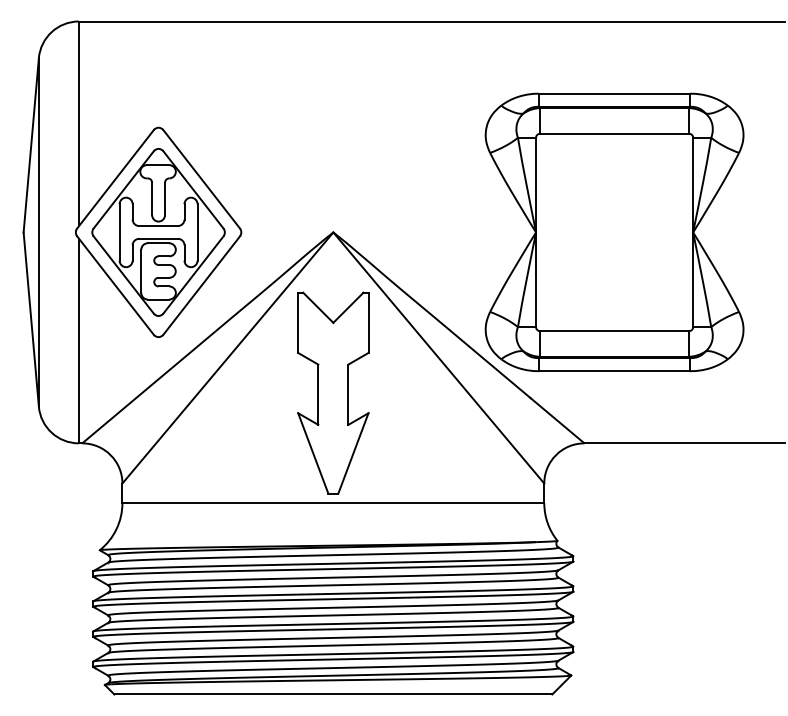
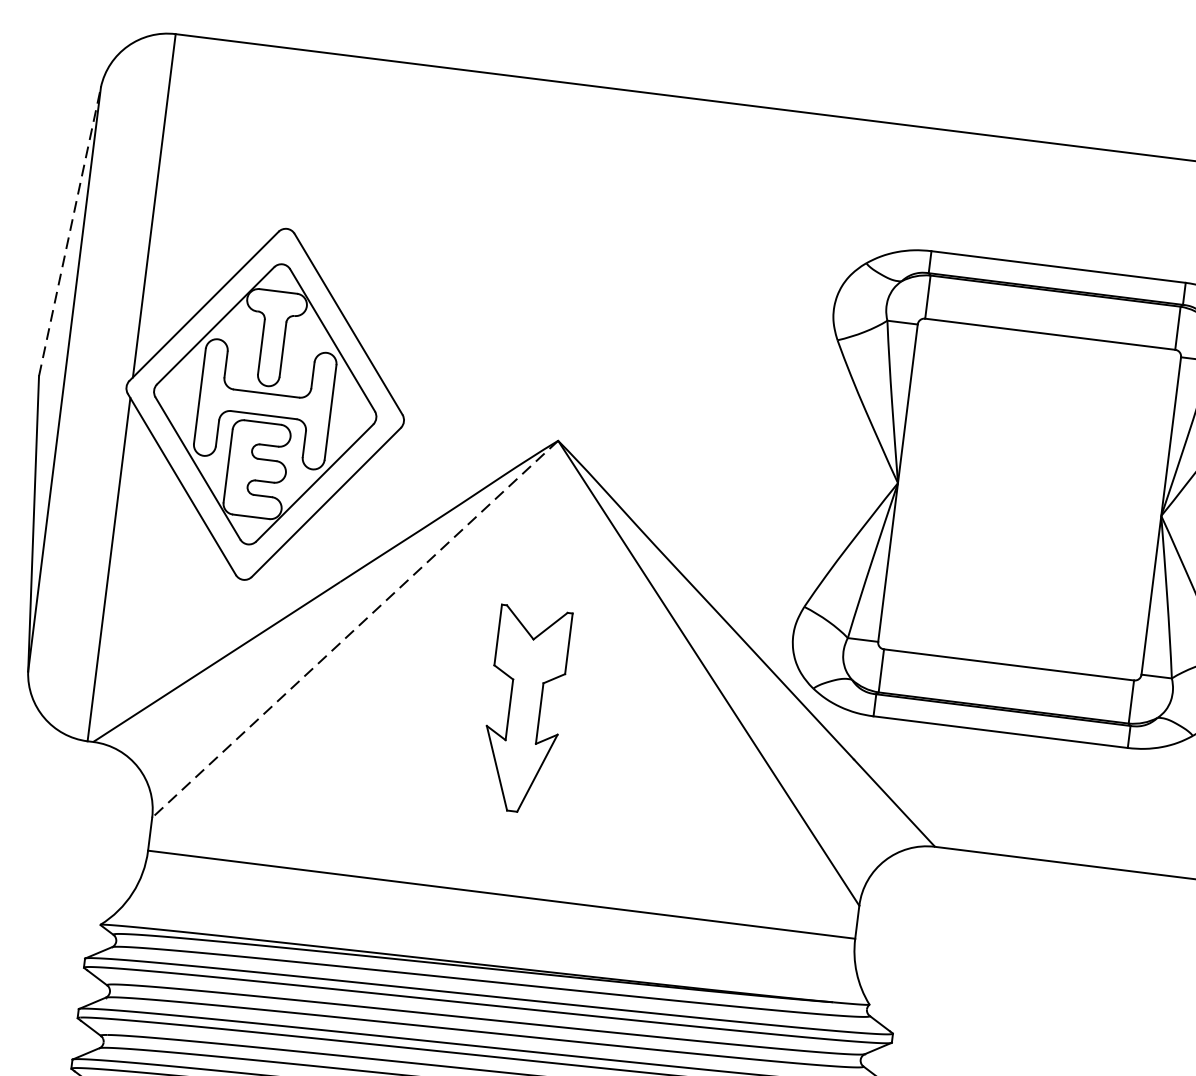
line: (31, 144) -> (70, 230), solid -> dashed
line: (227, 357) -> (354, 628), solid -> dashed
part: (333, 392) -> (525, 709), size x0.6

